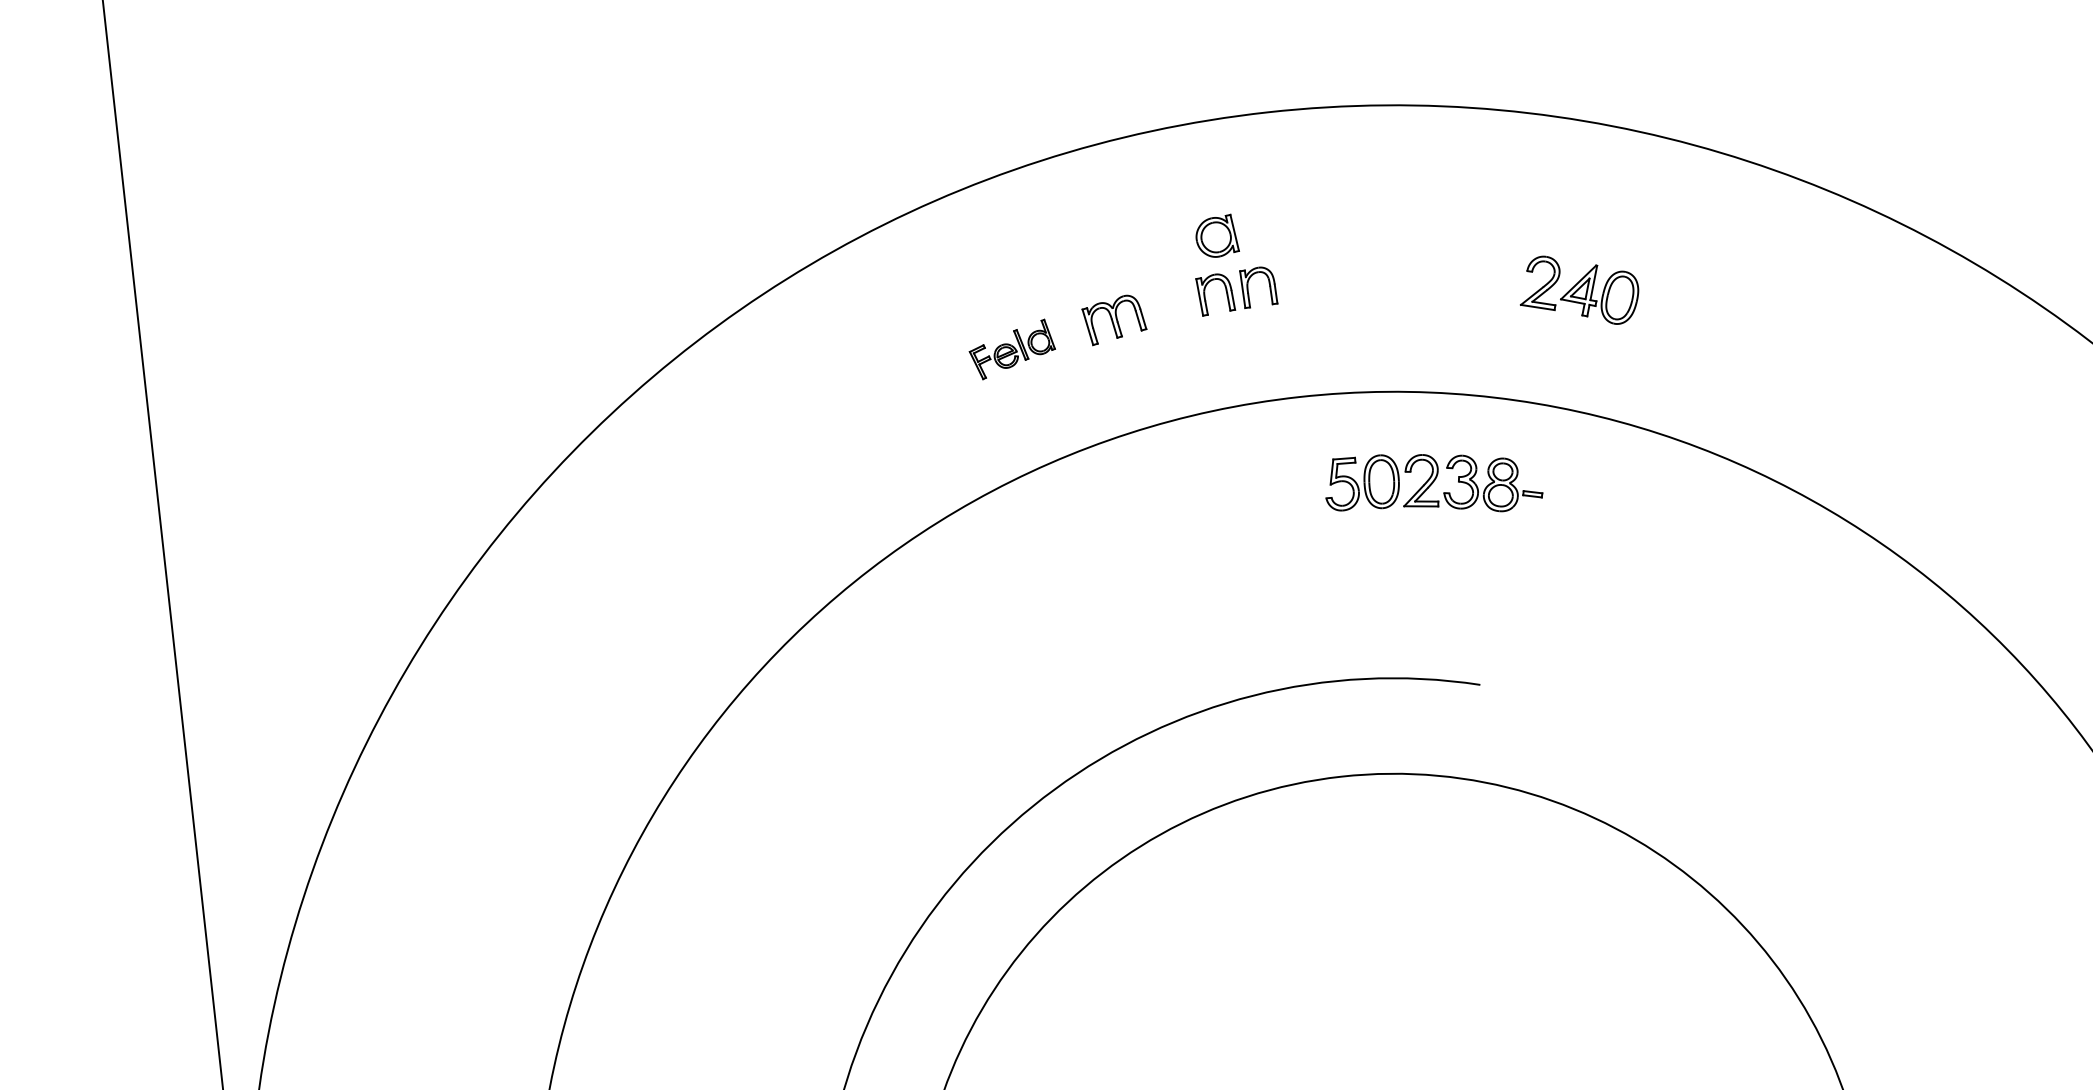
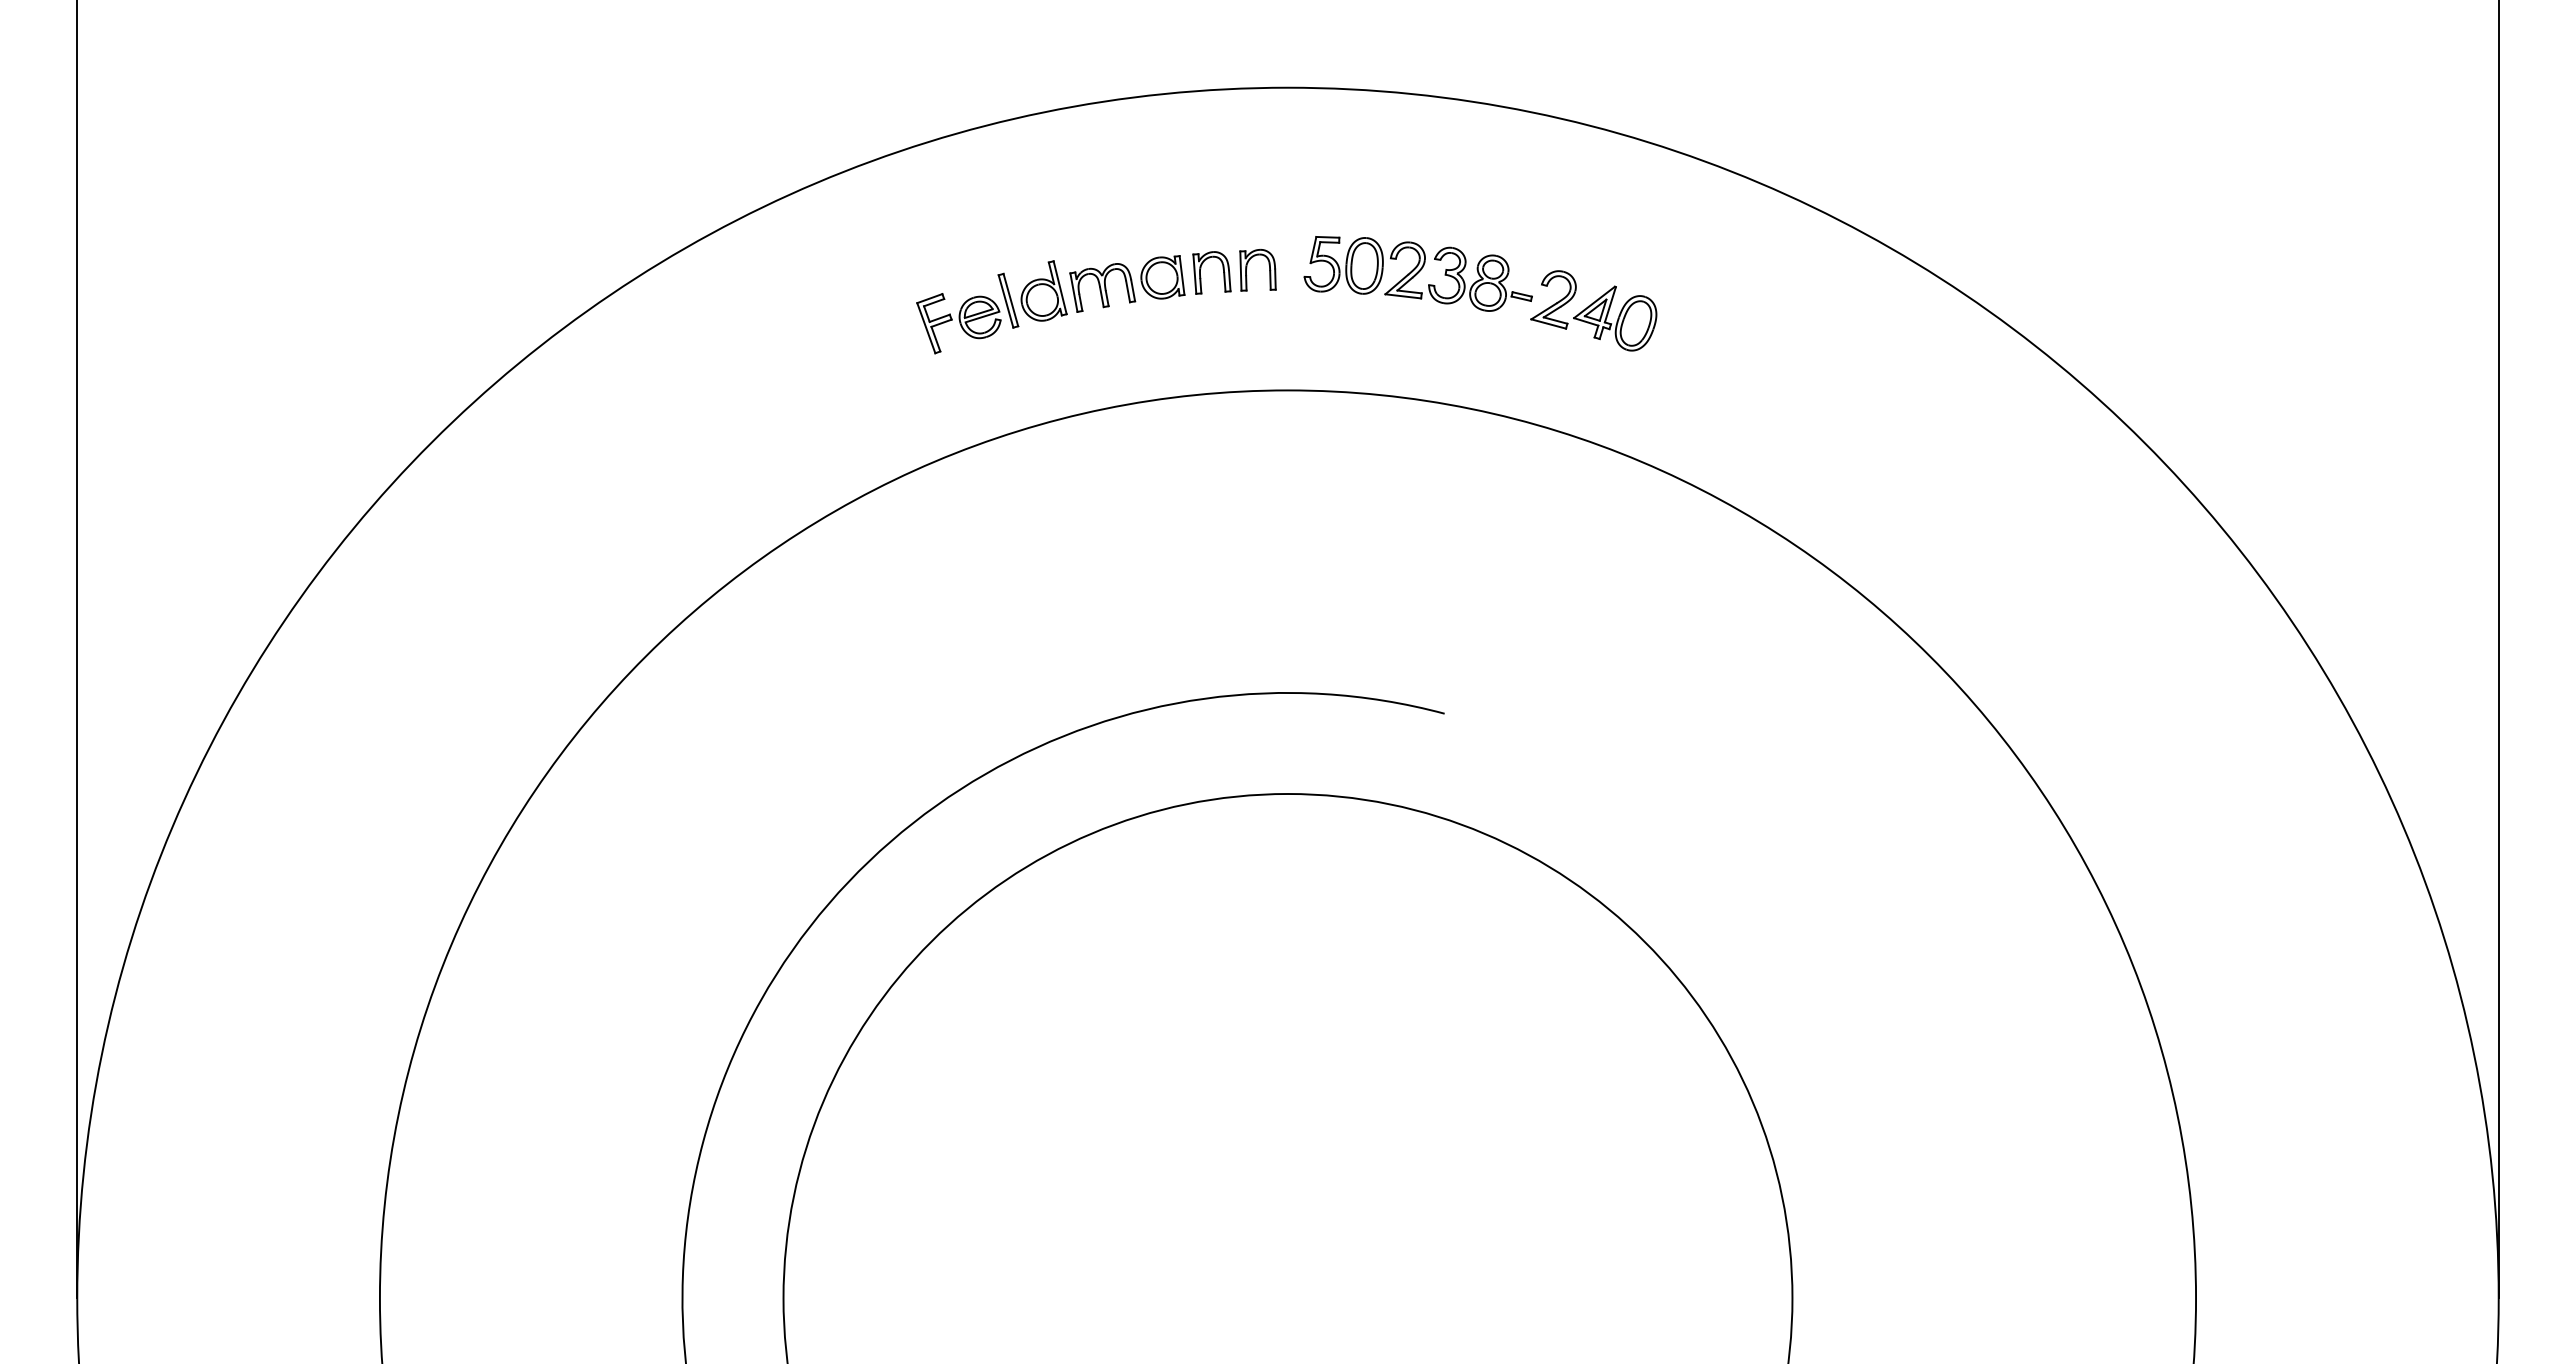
part: (1216, 236) -> (1162, 277), moved
part: (1011, 349) -> (991, 307), size x1.67
part: (1432, 483) -> (1417, 273), moved

